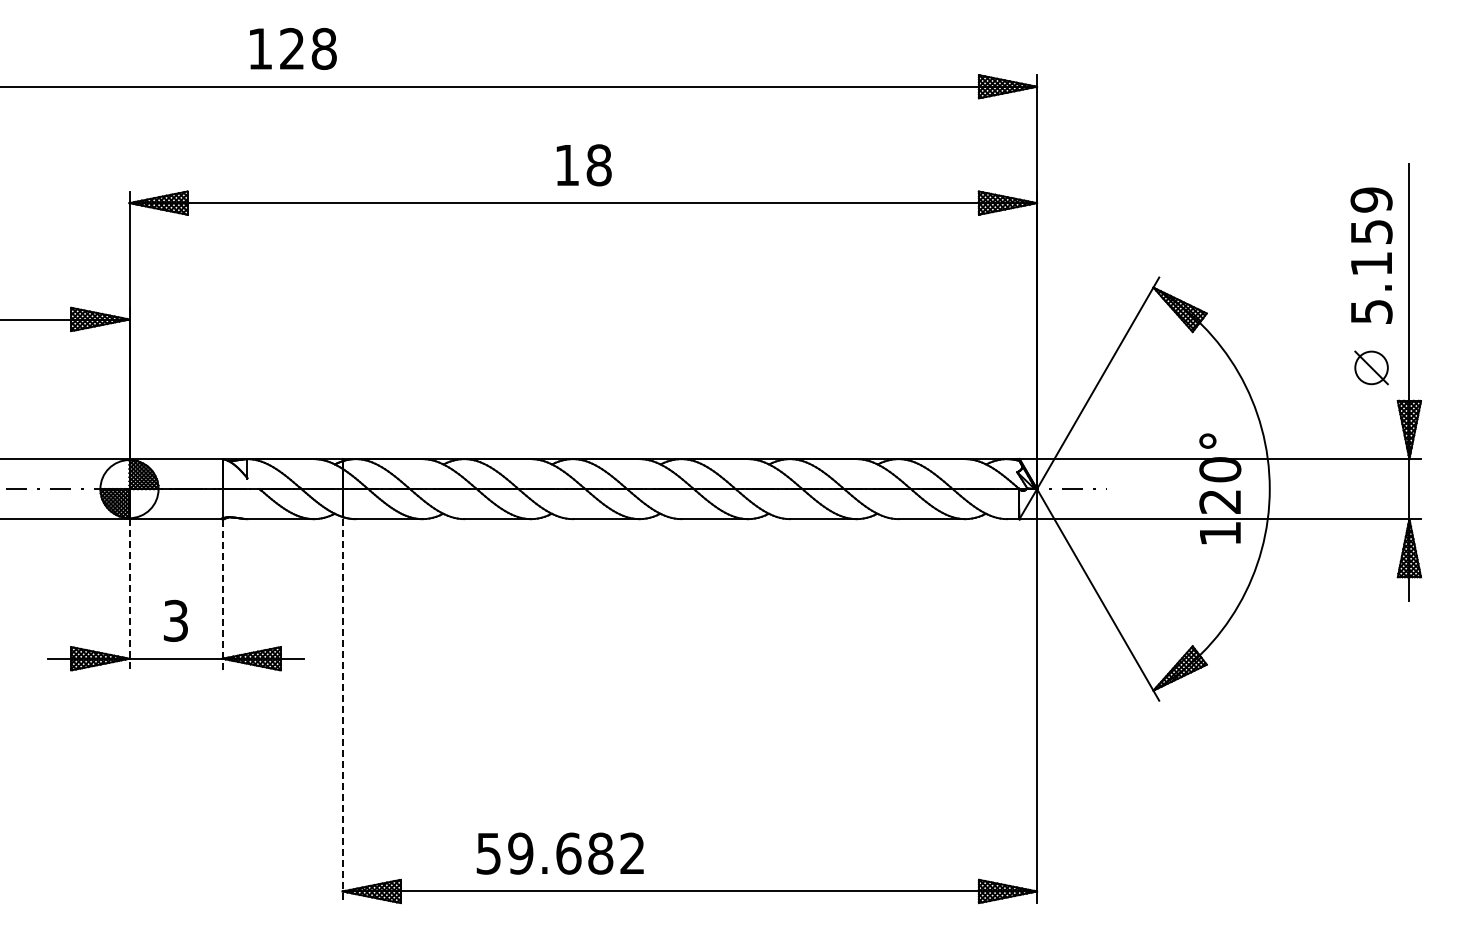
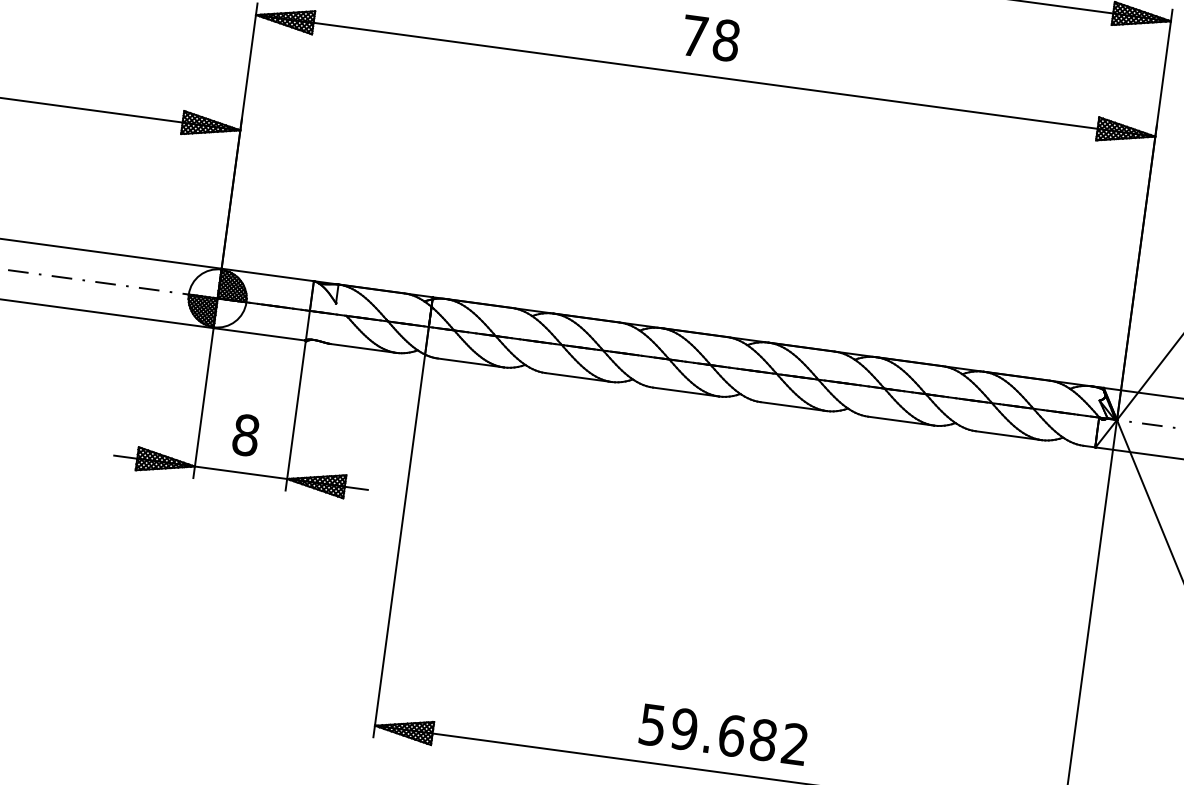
text: (566, 165) -> (694, 36), 18 -> 78
line: (129, 594) -> (203, 402), dashed -> solid
line: (222, 594) -> (295, 415), dashed -> solid
text: (175, 620) -> (245, 434), 3 -> 8
line: (342, 711) -> (398, 547), dashed -> solid
text: (559, 853) -> (722, 734), moved

